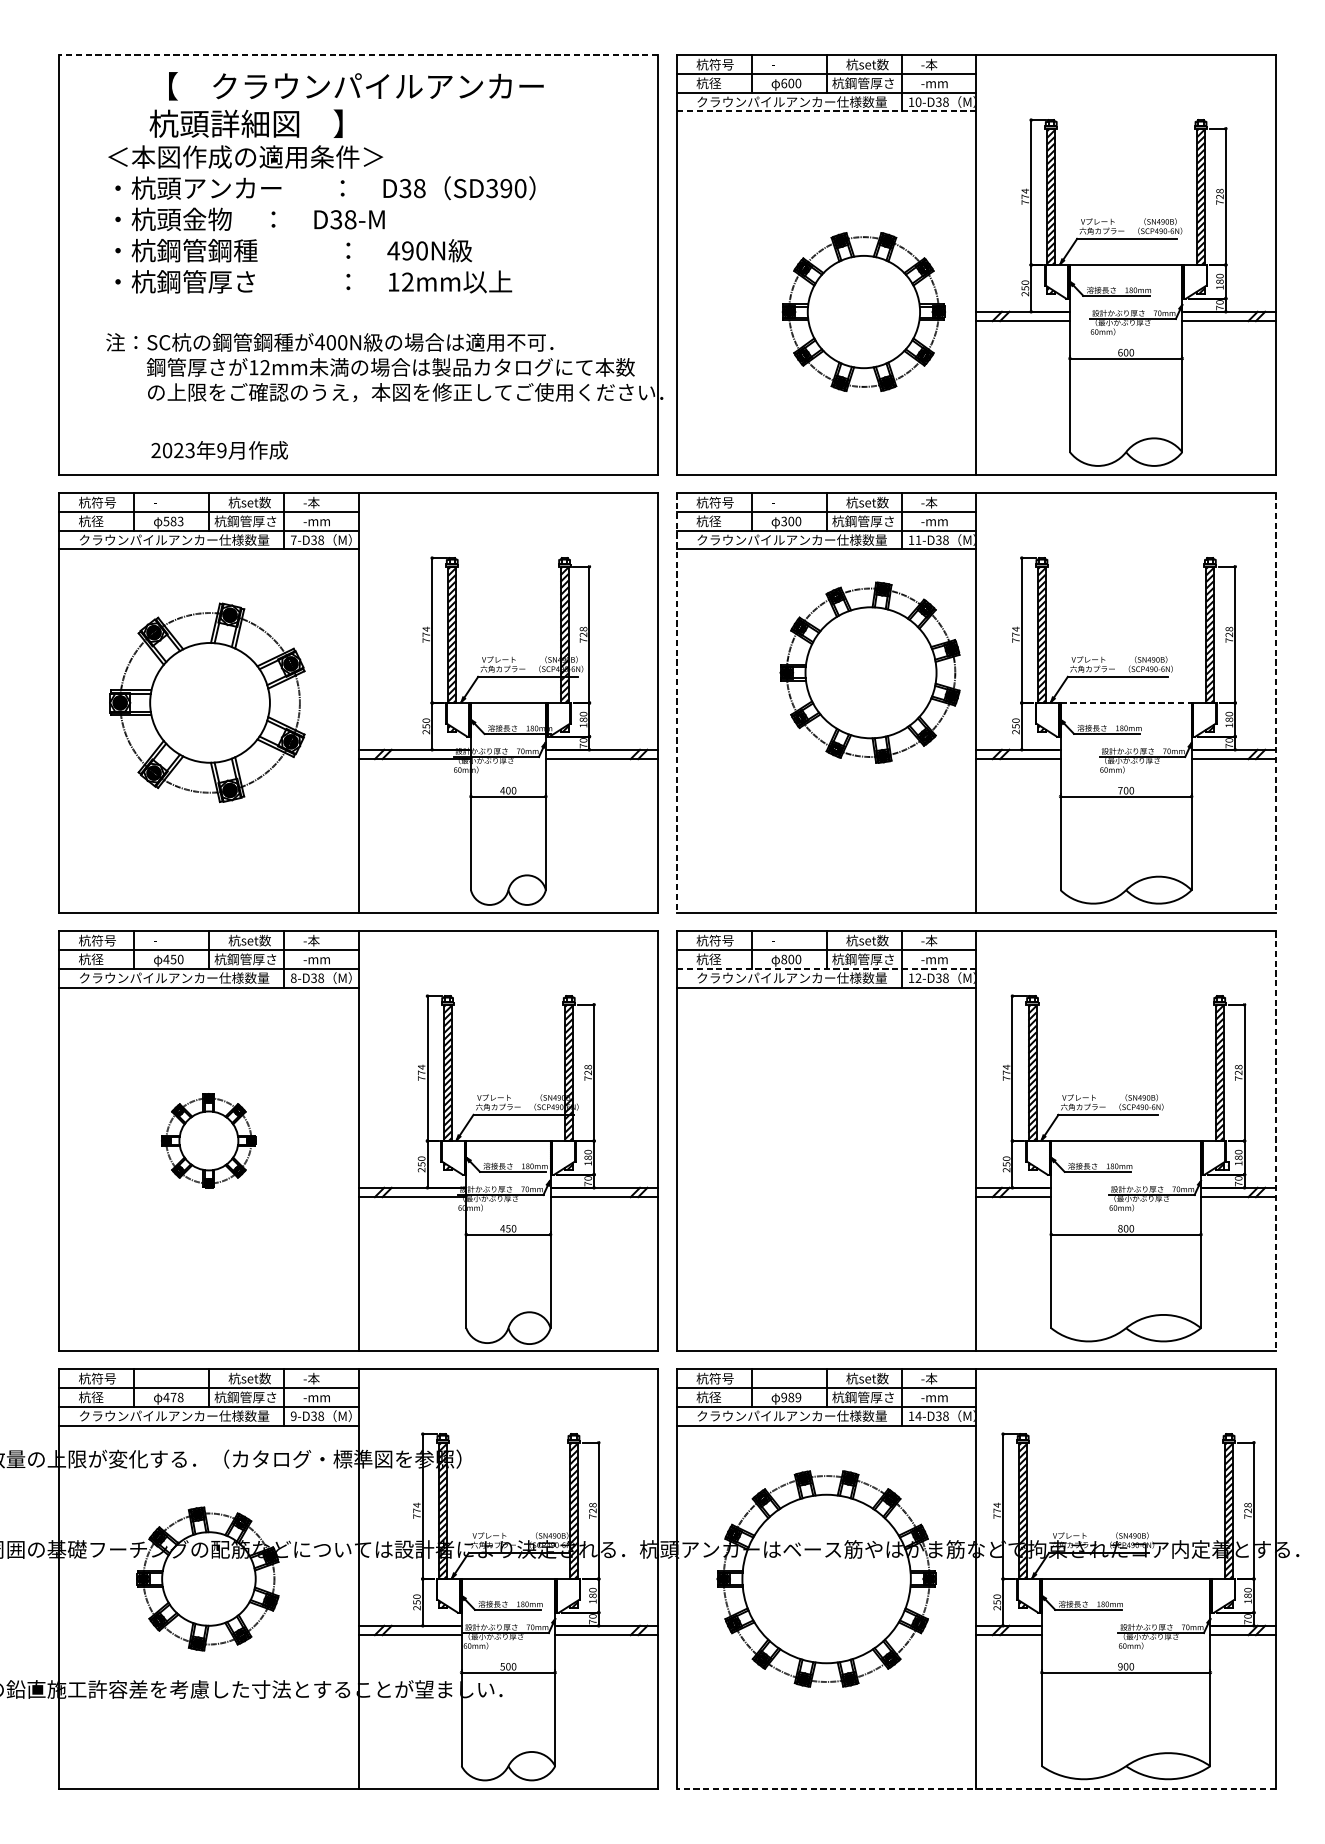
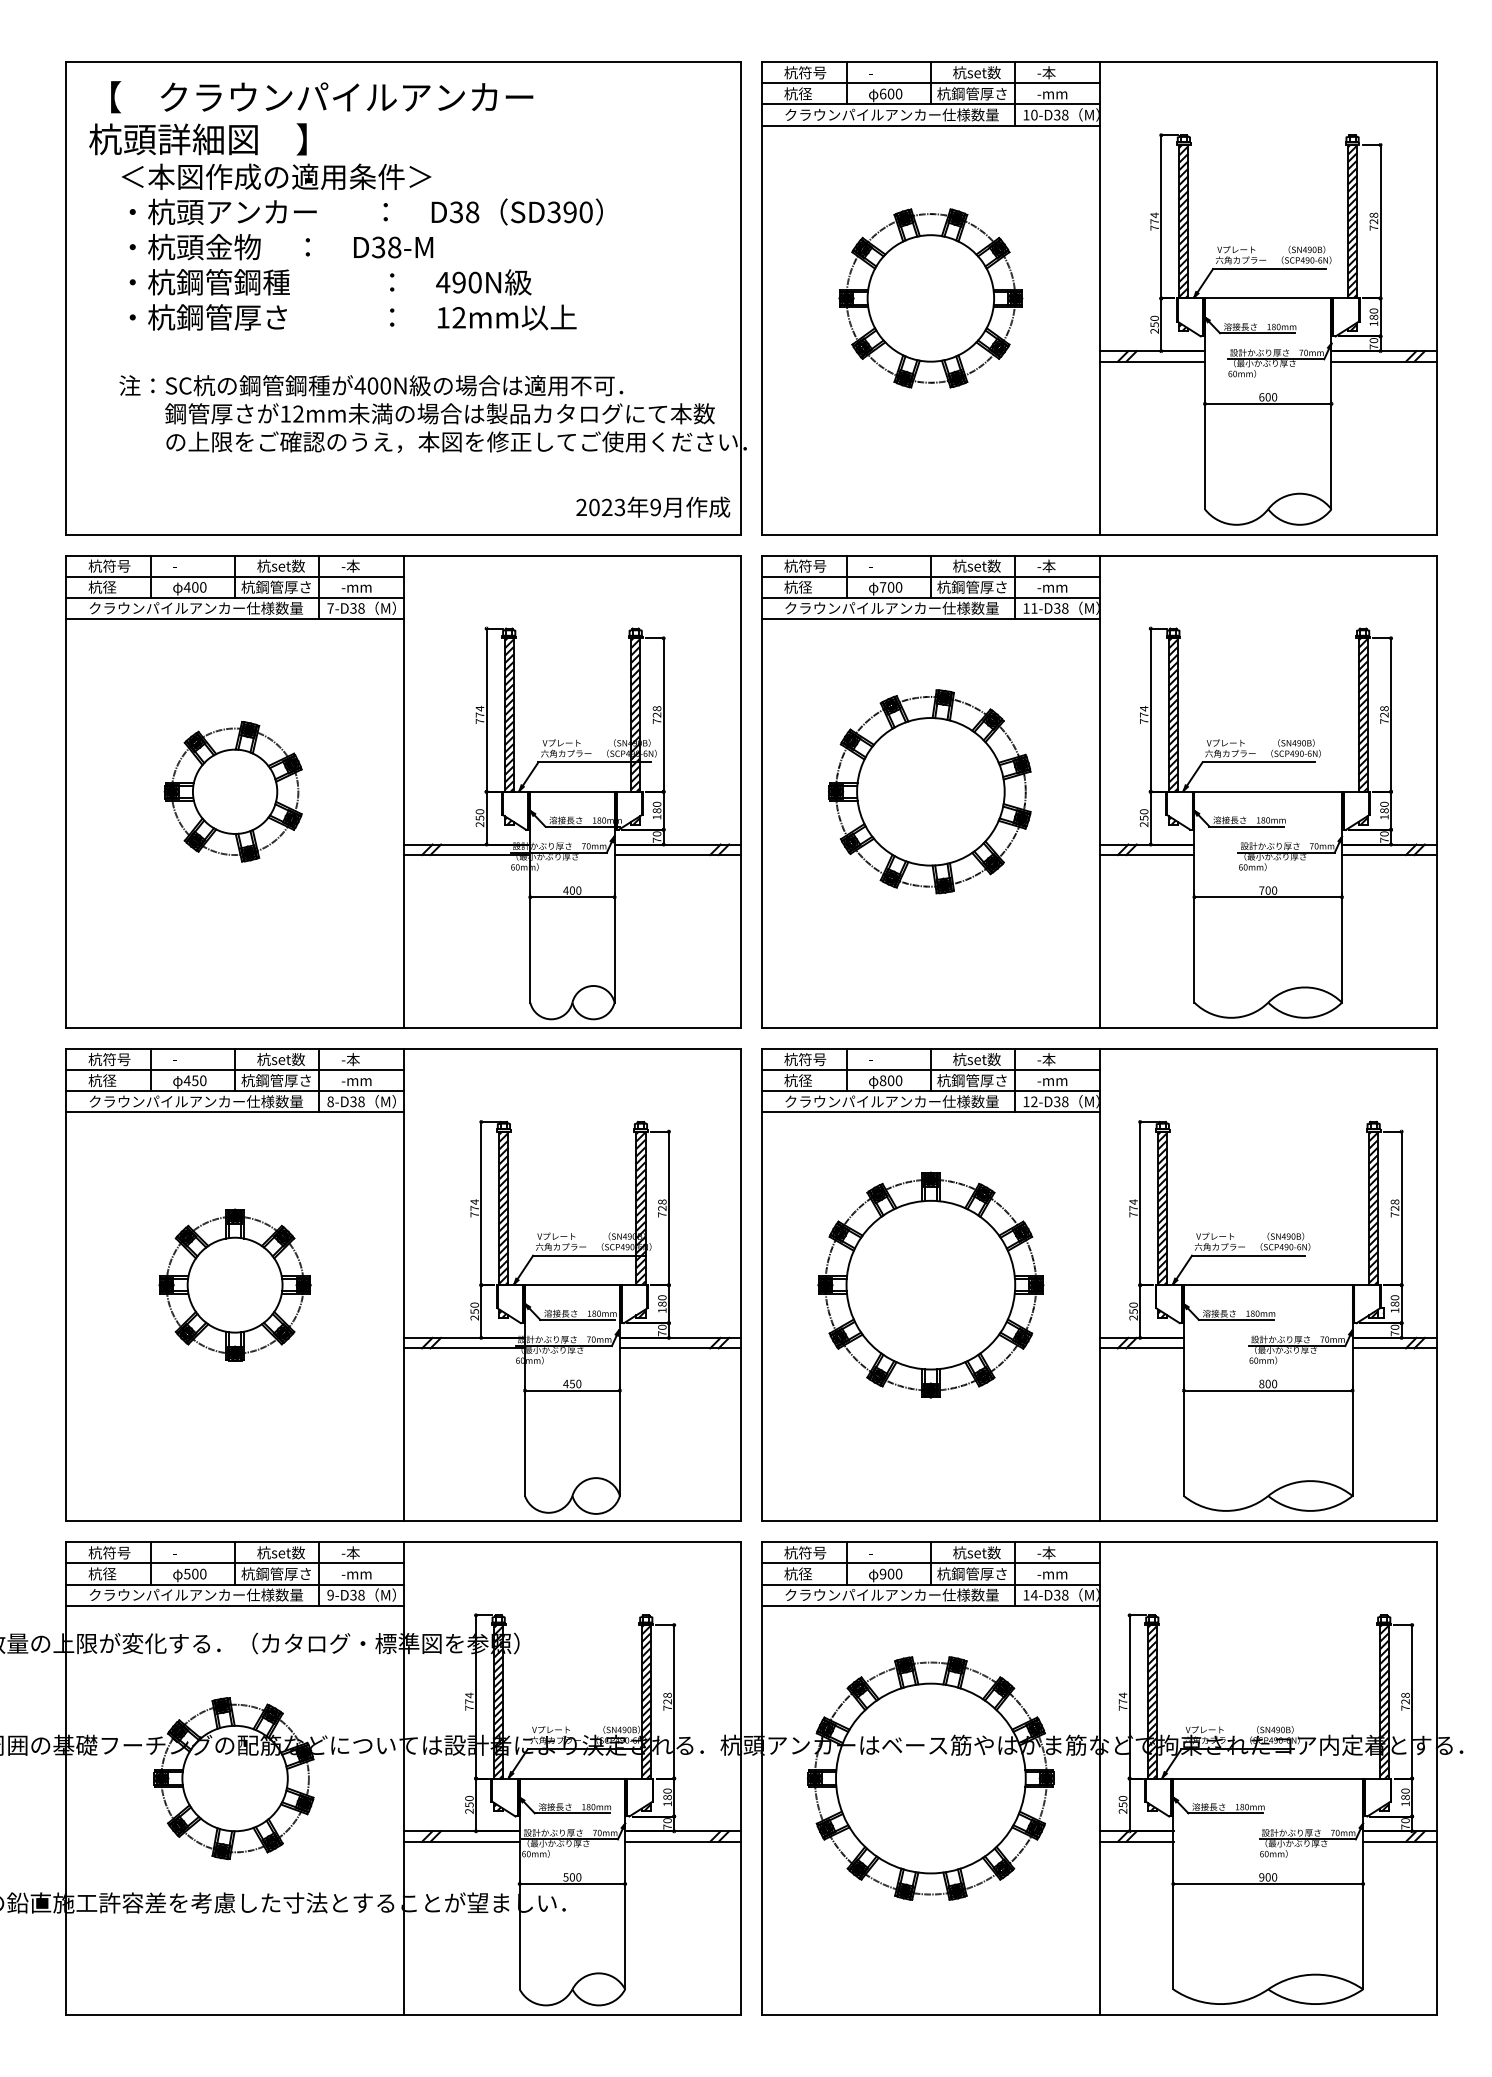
line: (358, 55) -> (403, 62), dashed -> solid
text: (346, 105) -> (311, 118), moved
line: (826, 111) -> (930, 125), dashed -> solid
part: (863, 312) -> (930, 298), moved
text: (219, 449) -> (653, 506), moved
text: (172, 521) -> (194, 587), 583 -> 400
text: (783, 521) -> (882, 587), 300 -> 700
part: (869, 672) -> (929, 791), moved
part: (206, 702) -> (232, 791), size x0.62
line: (1126, 702) -> (1268, 791), dashed -> solid
line: (677, 703) -> (762, 792), dashed -> solid
line: (1275, 703) -> (1436, 792), dashed -> solid
line: (826, 969) -> (930, 1091), dashed -> solid
part: (208, 1140) -> (234, 1284), size x1.43
part: (826, 1140) -> (930, 1284), added
line: (1275, 1141) -> (1436, 1285), dashed -> solid
text: (172, 1396) -> (194, 1573), 478 -> 500
text: (794, 1397) -> (894, 1574), 989 -> 900
line: (976, 1788) -> (1099, 2014), dashed -> solid

